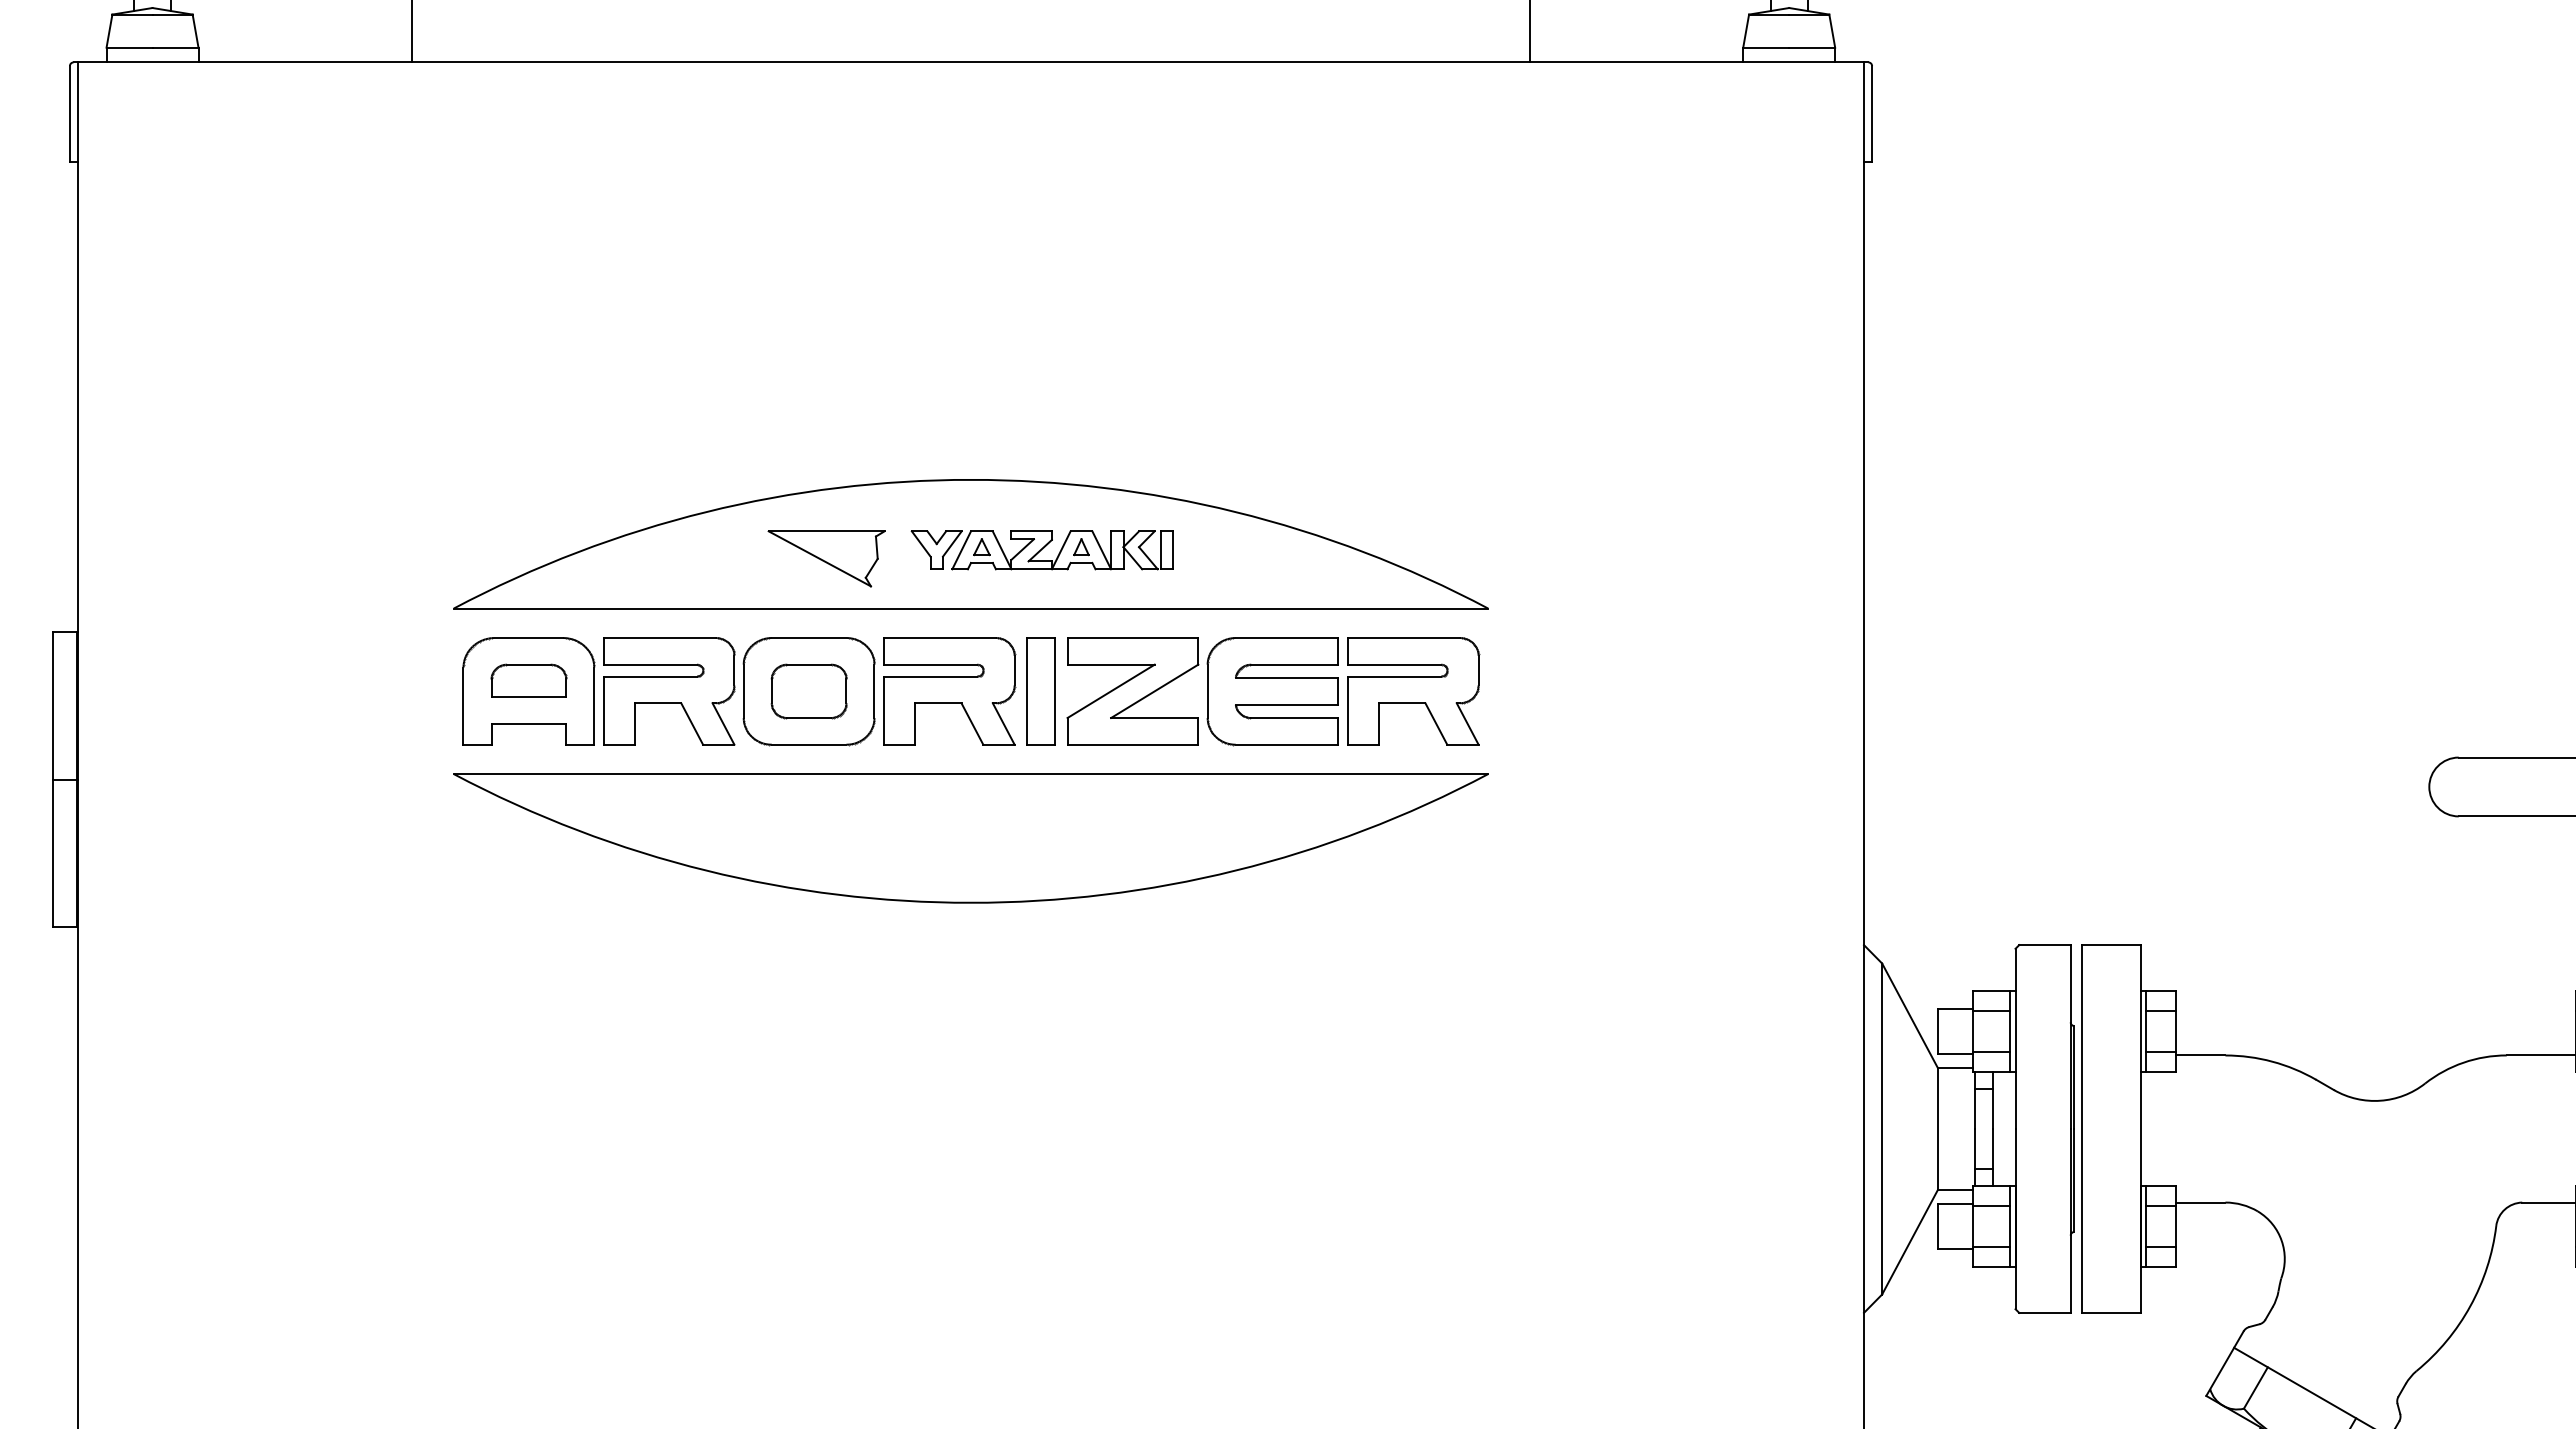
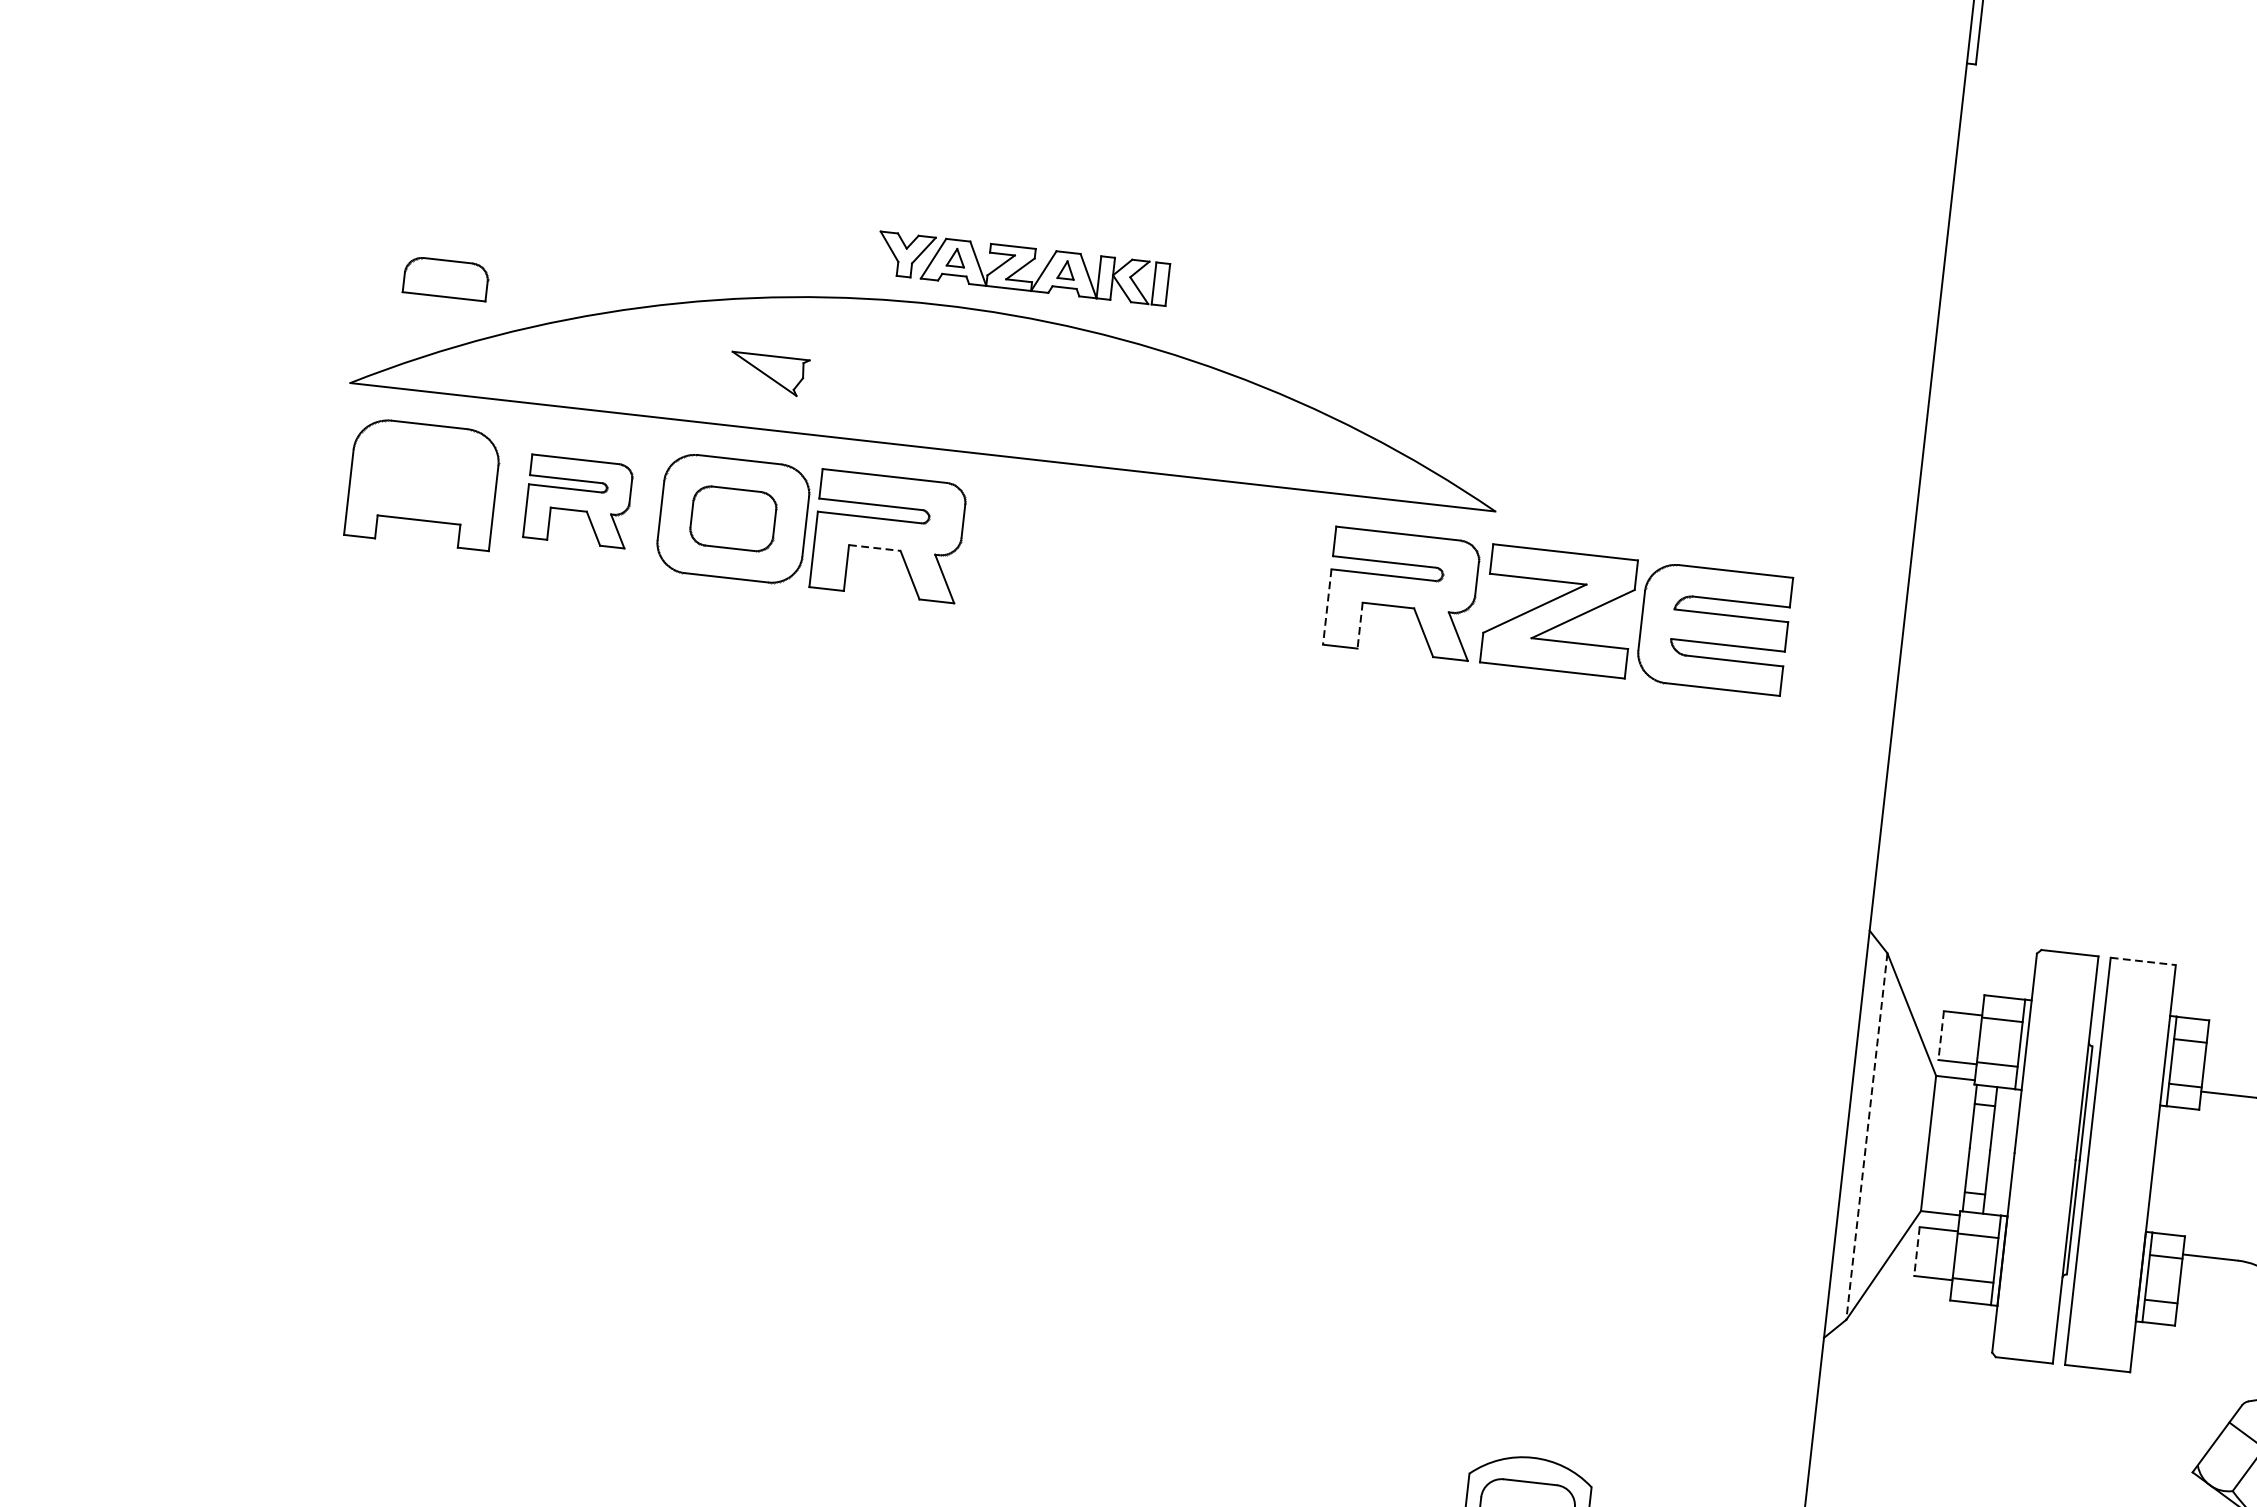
part: (1041, 550) -> (1021, 268), moved
part: (826, 558) -> (769, 373), size x0.6
part: (528, 680) -> (445, 278), moved
part: (669, 691) -> (578, 501), size x0.7
part: (1040, 691) -> (989, 547), removed
part: (1202, 691) -> (1635, 620), moved
line: (938, 703) -> (875, 548), solid -> dashed
line: (1347, 711) -> (1326, 607), solid -> dashed
line: (1378, 723) -> (1359, 625), solid -> dashed
part: (970, 838) -> (893, 701), removed
line: (2111, 945) -> (2143, 961), solid -> dashed
line: (1938, 1032) -> (1941, 1036), solid -> dashed
line: (1882, 1129) -> (1867, 1137), solid -> dashed
line: (1938, 1227) -> (1917, 1252), solid -> dashed

